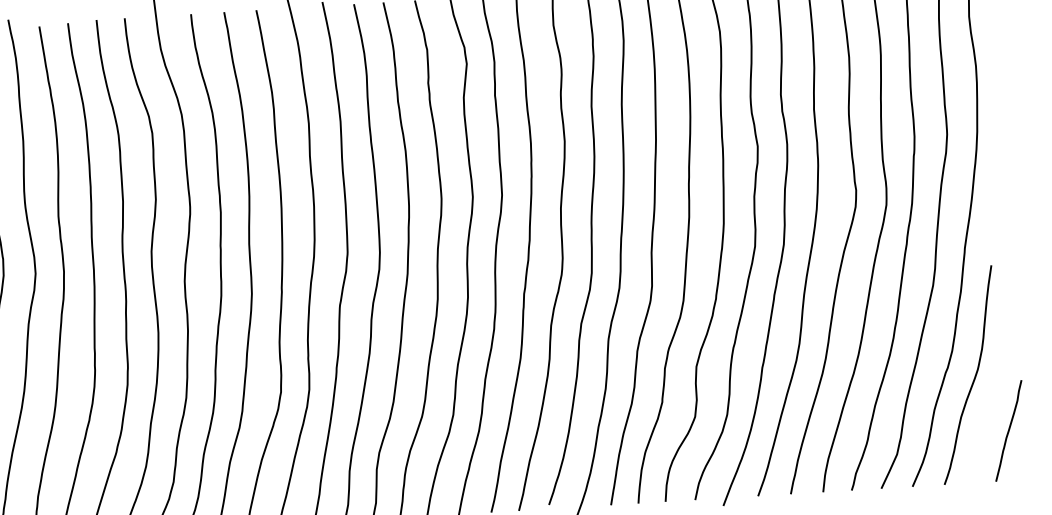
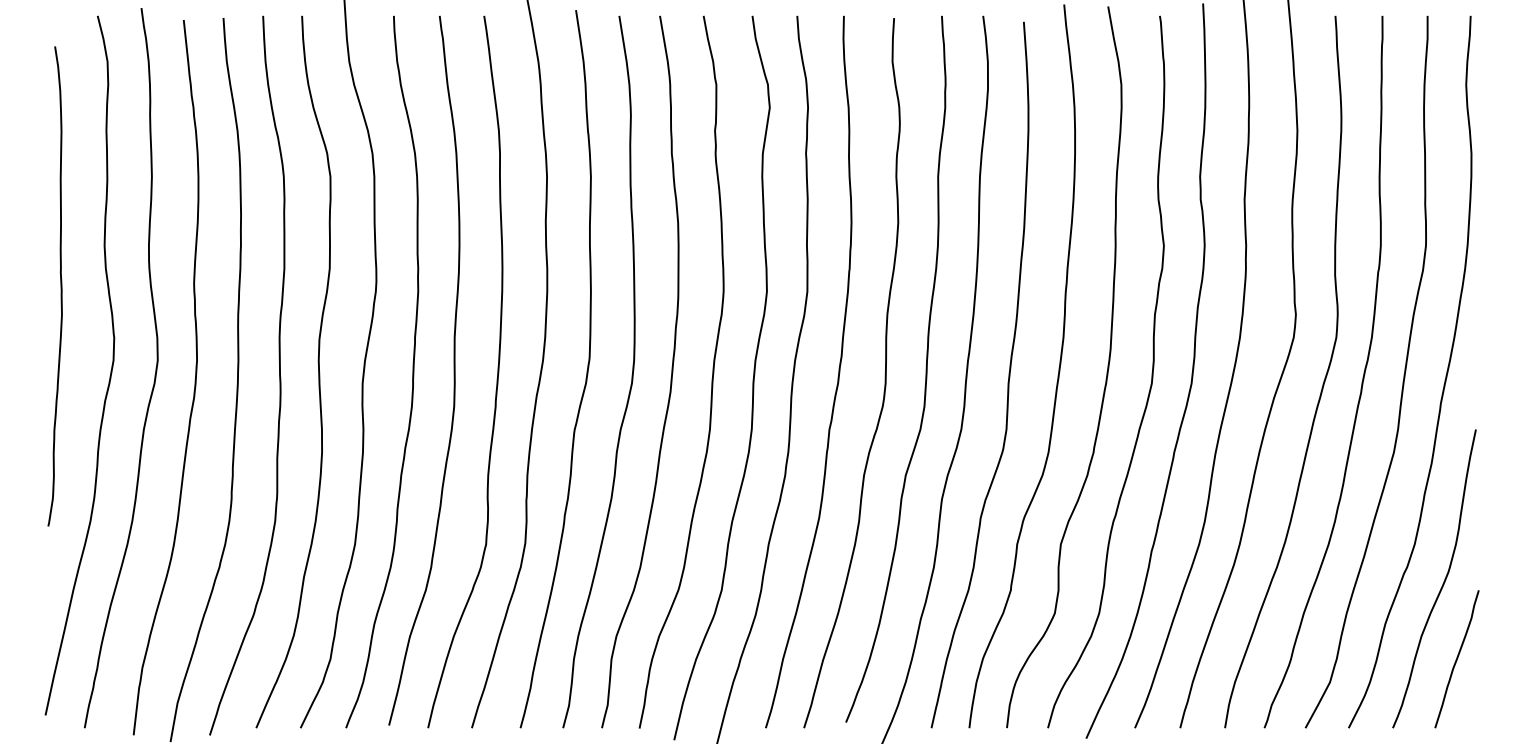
curve: (1008, 431) -> (1456, 659), moved

